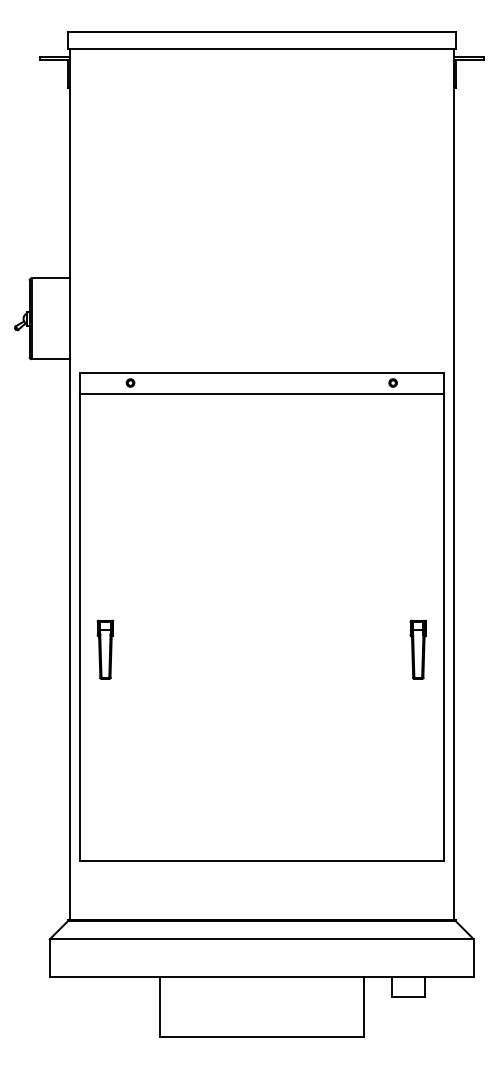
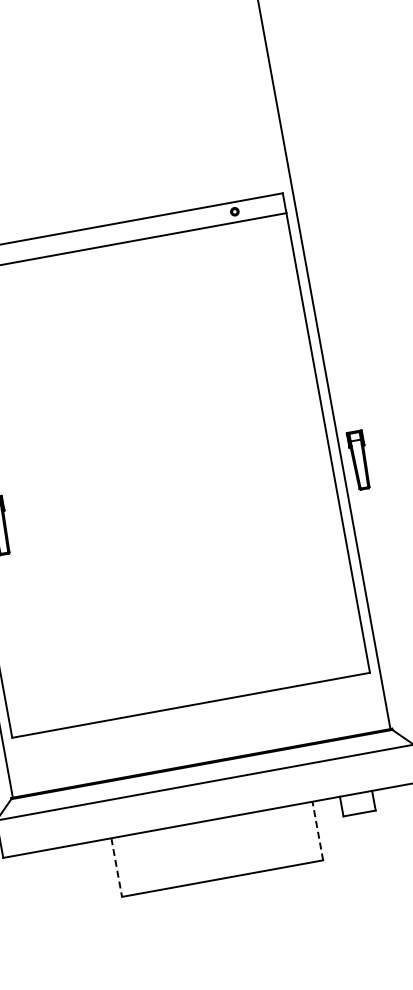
part: (417, 649) -> (358, 460), moved
line: (159, 1007) -> (116, 867), solid -> dashed
line: (364, 1007) -> (318, 831), solid -> dashed

